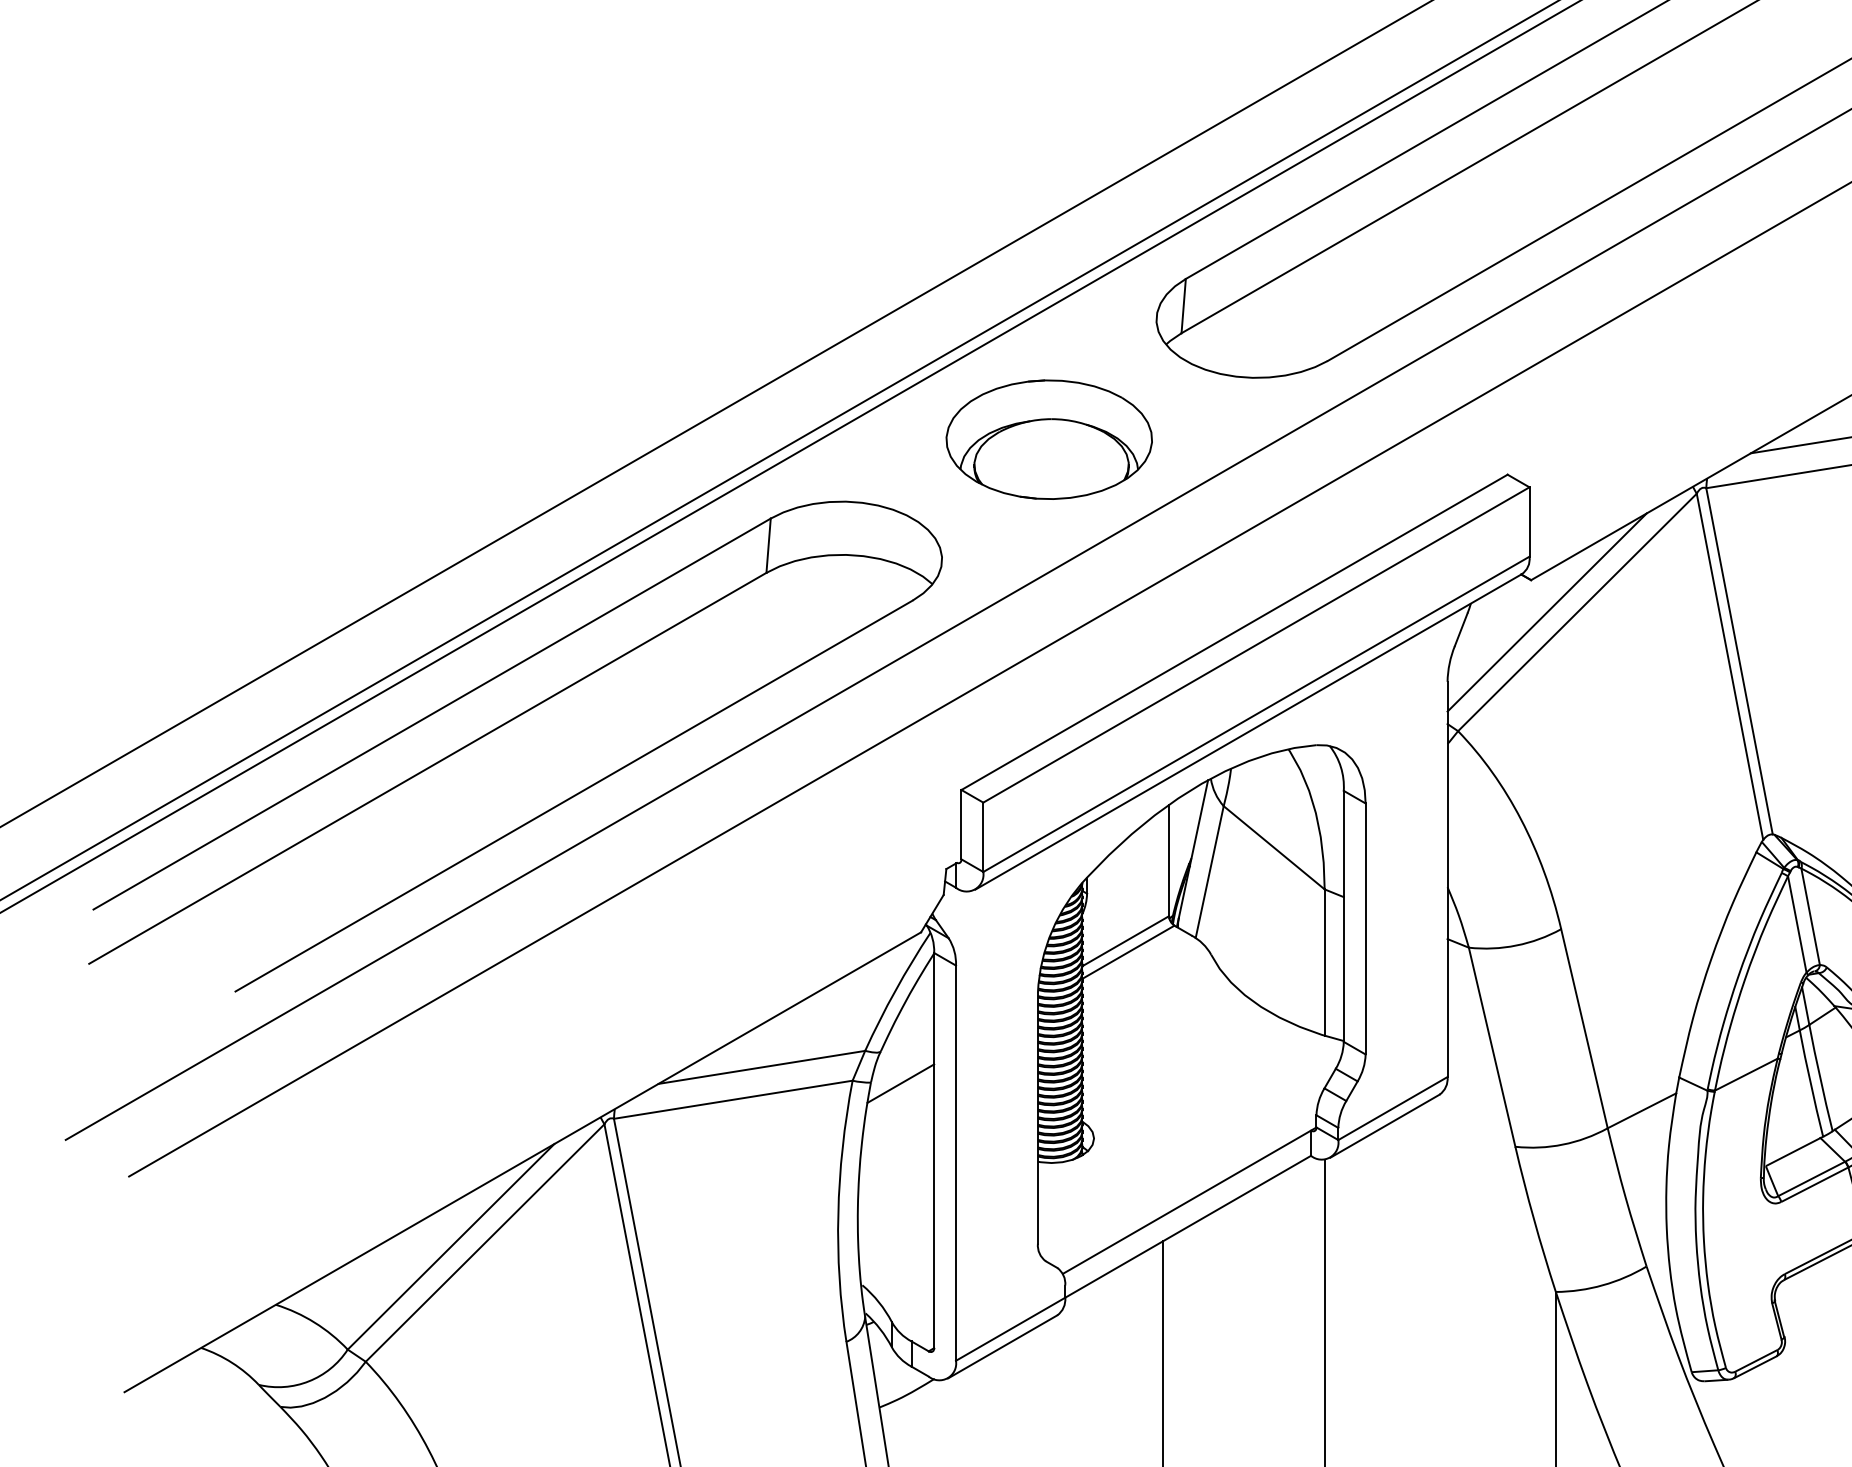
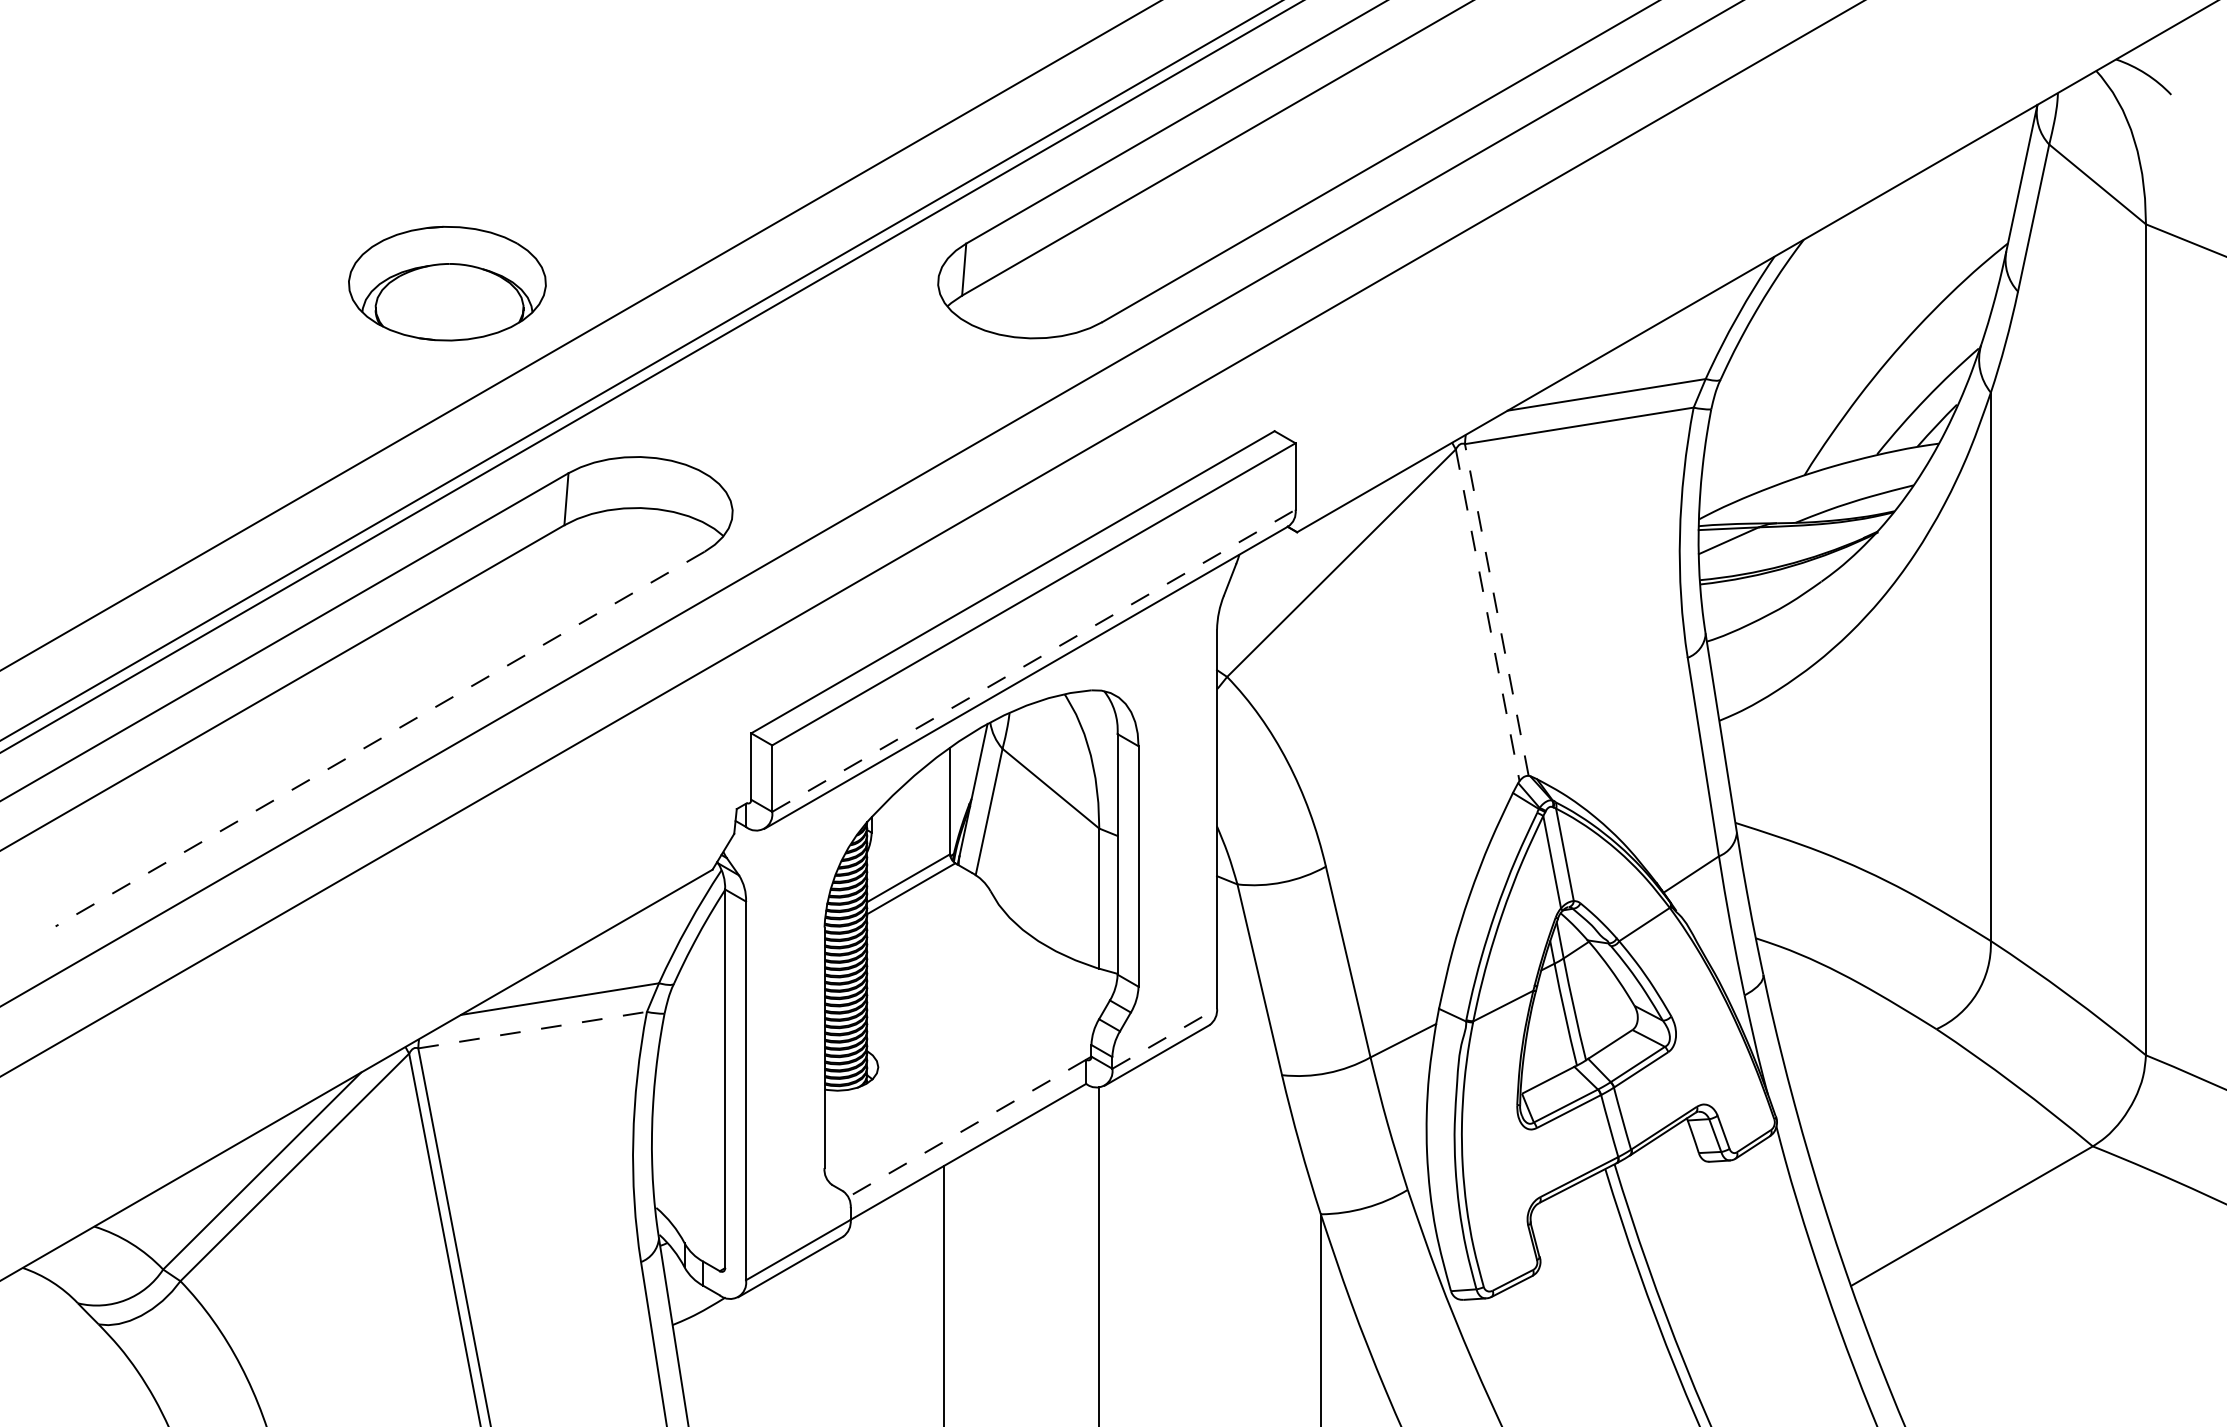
part: (1049, 439) -> (447, 283), moved
line: (1547, 612) -> (1312, 563), removed
line: (1739, 660) -> (1496, 609), solid -> dashed
line: (1729, 667) -> (1487, 615), solid -> dashed
line: (1257, 714) -> (1034, 660), solid -> dashed
line: (574, 796) -> (380, 739), solid -> dashed
line: (901, 1083) -> (693, 1014), removed
line: (733, 1100) -> (532, 1030), solid -> dashed
line: (1393, 1108) -> (1165, 1038), solid -> dashed
line: (1186, 1202) -> (966, 1128), solid -> dashed

